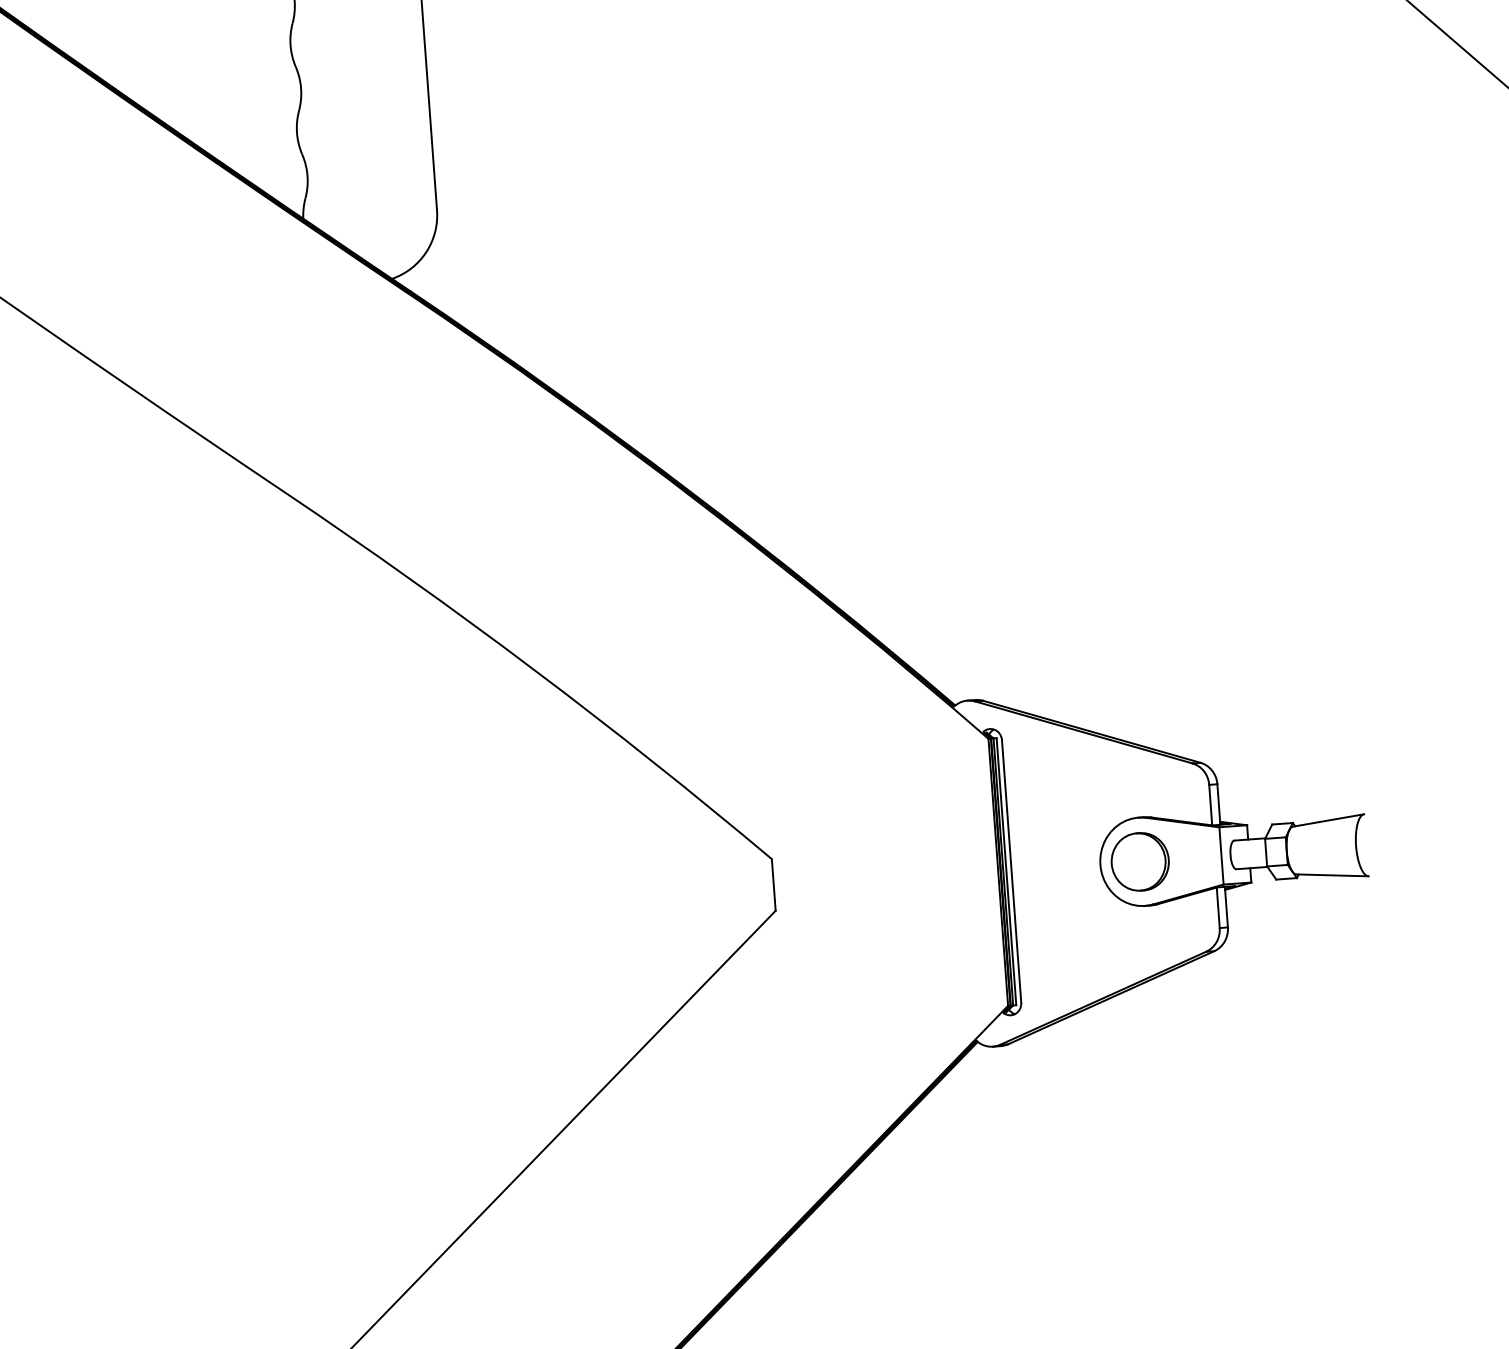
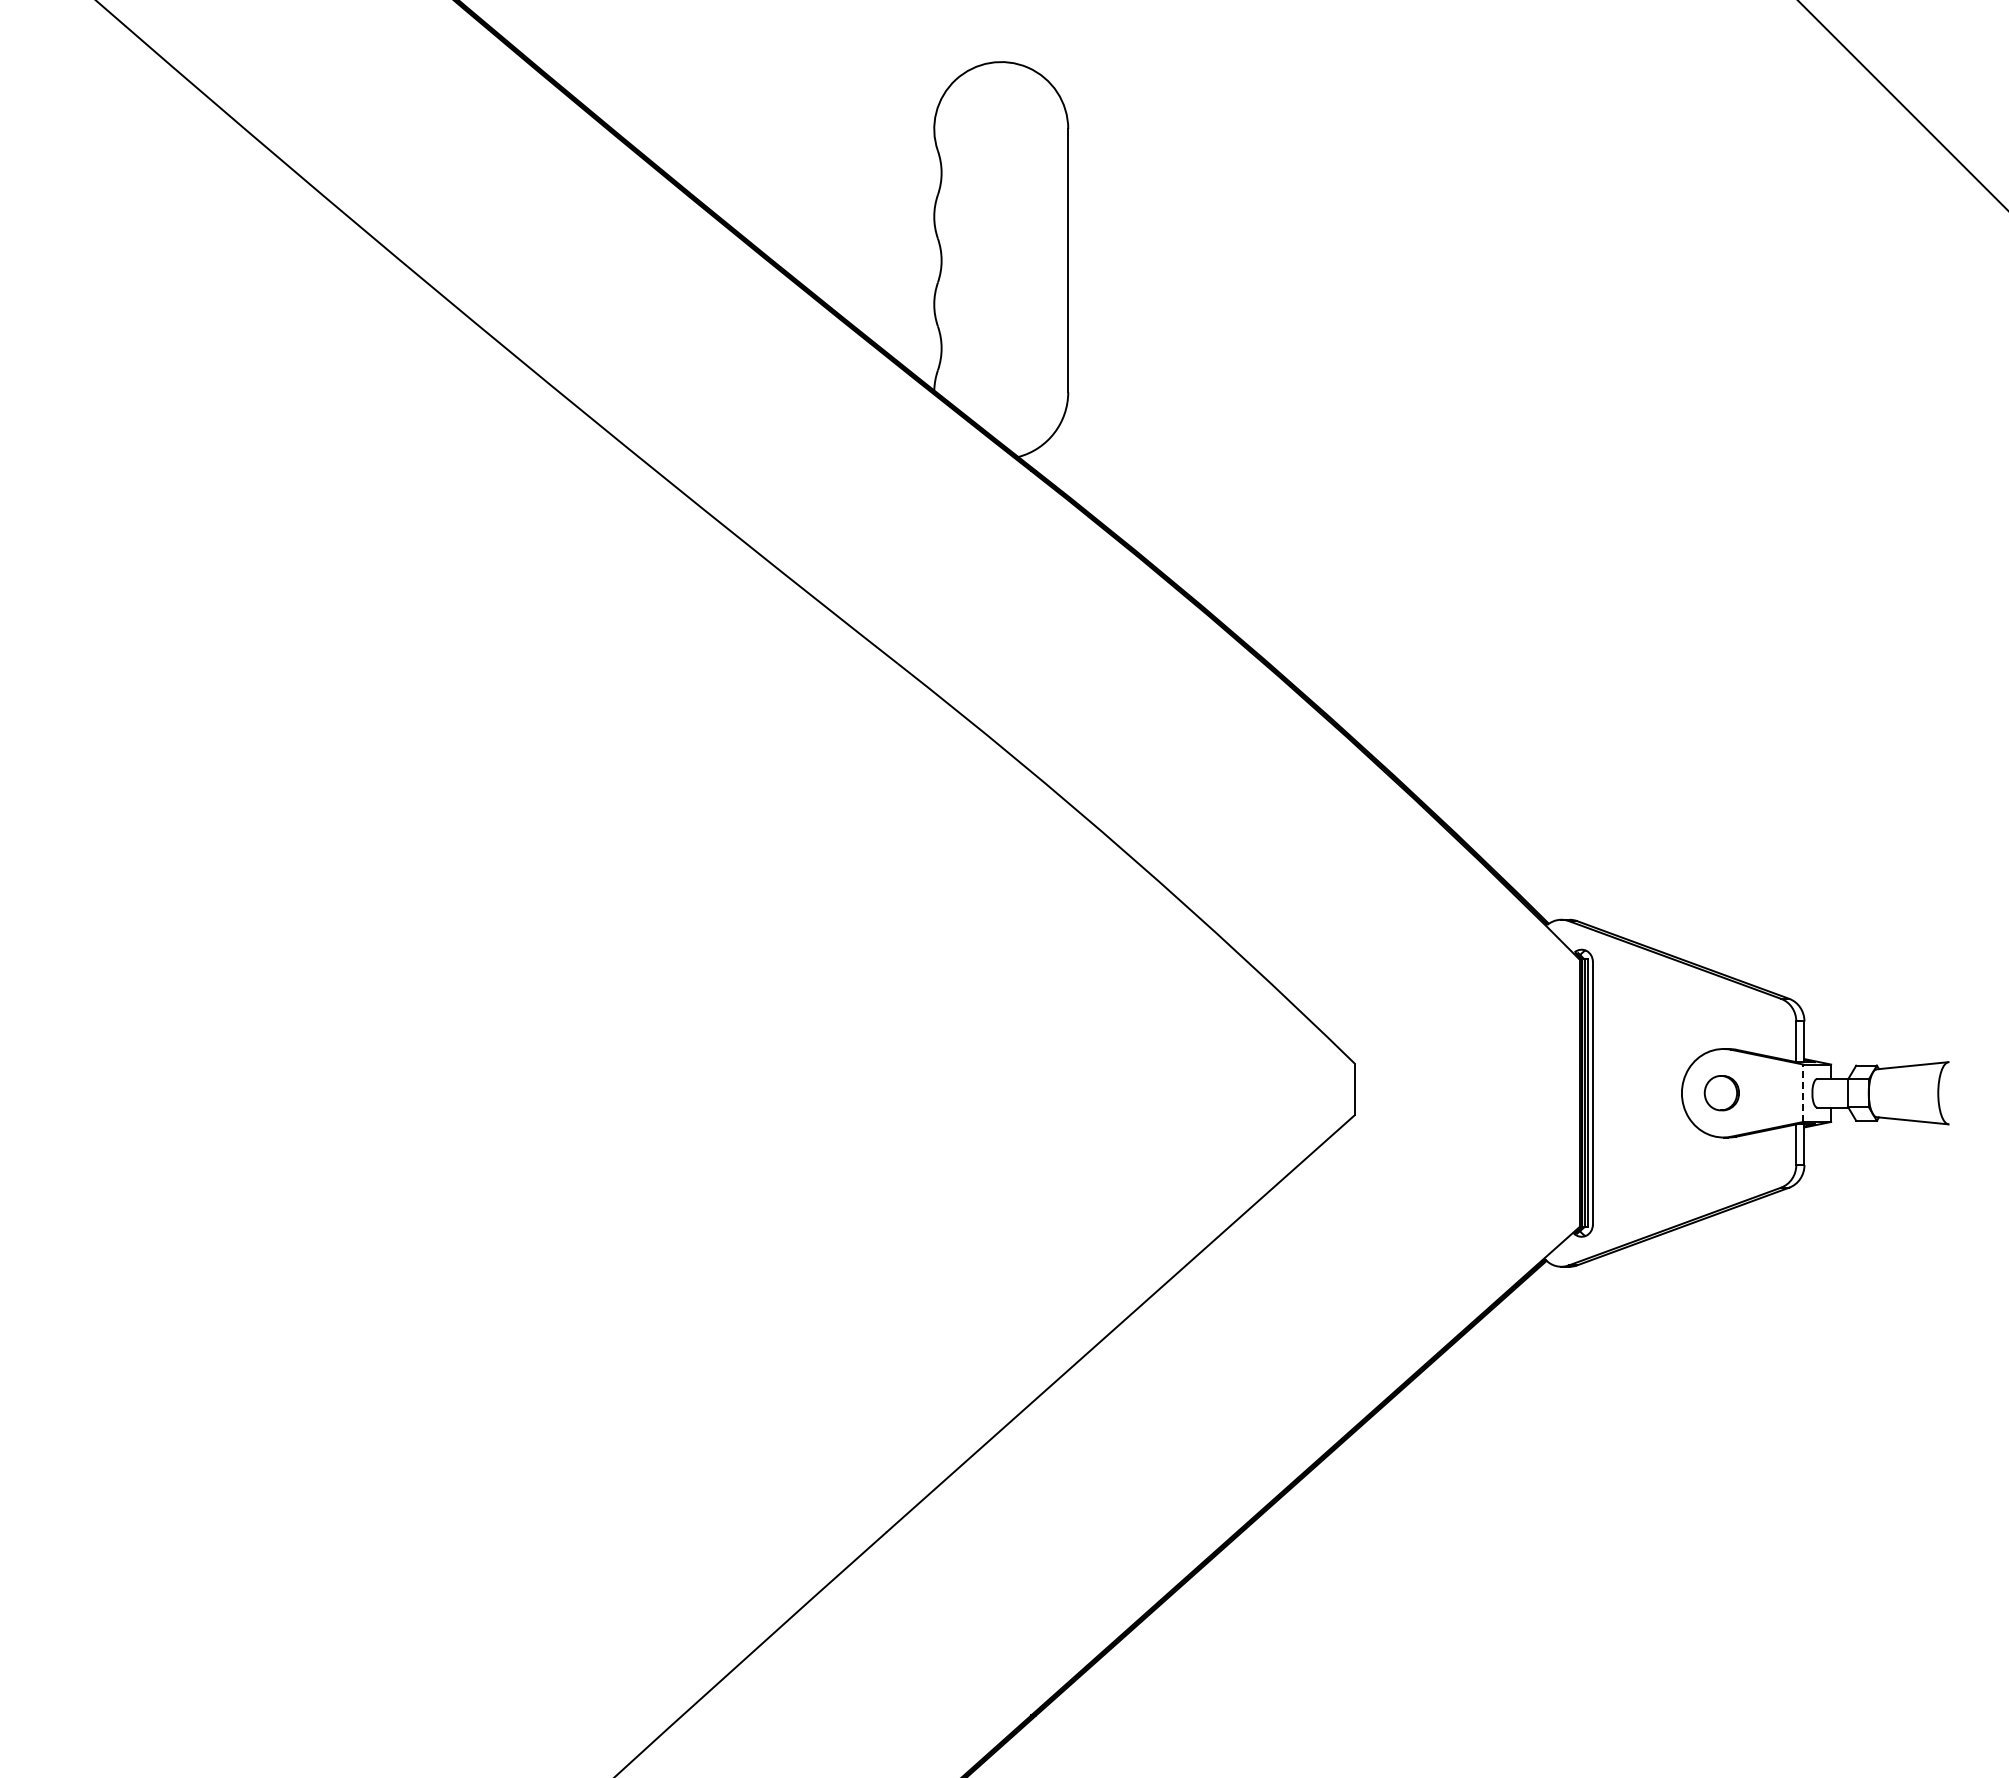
line: (1221, 856) -> (1803, 1093), solid -> dashed
part: (1139, 861) -> (1721, 1092), size x0.6

